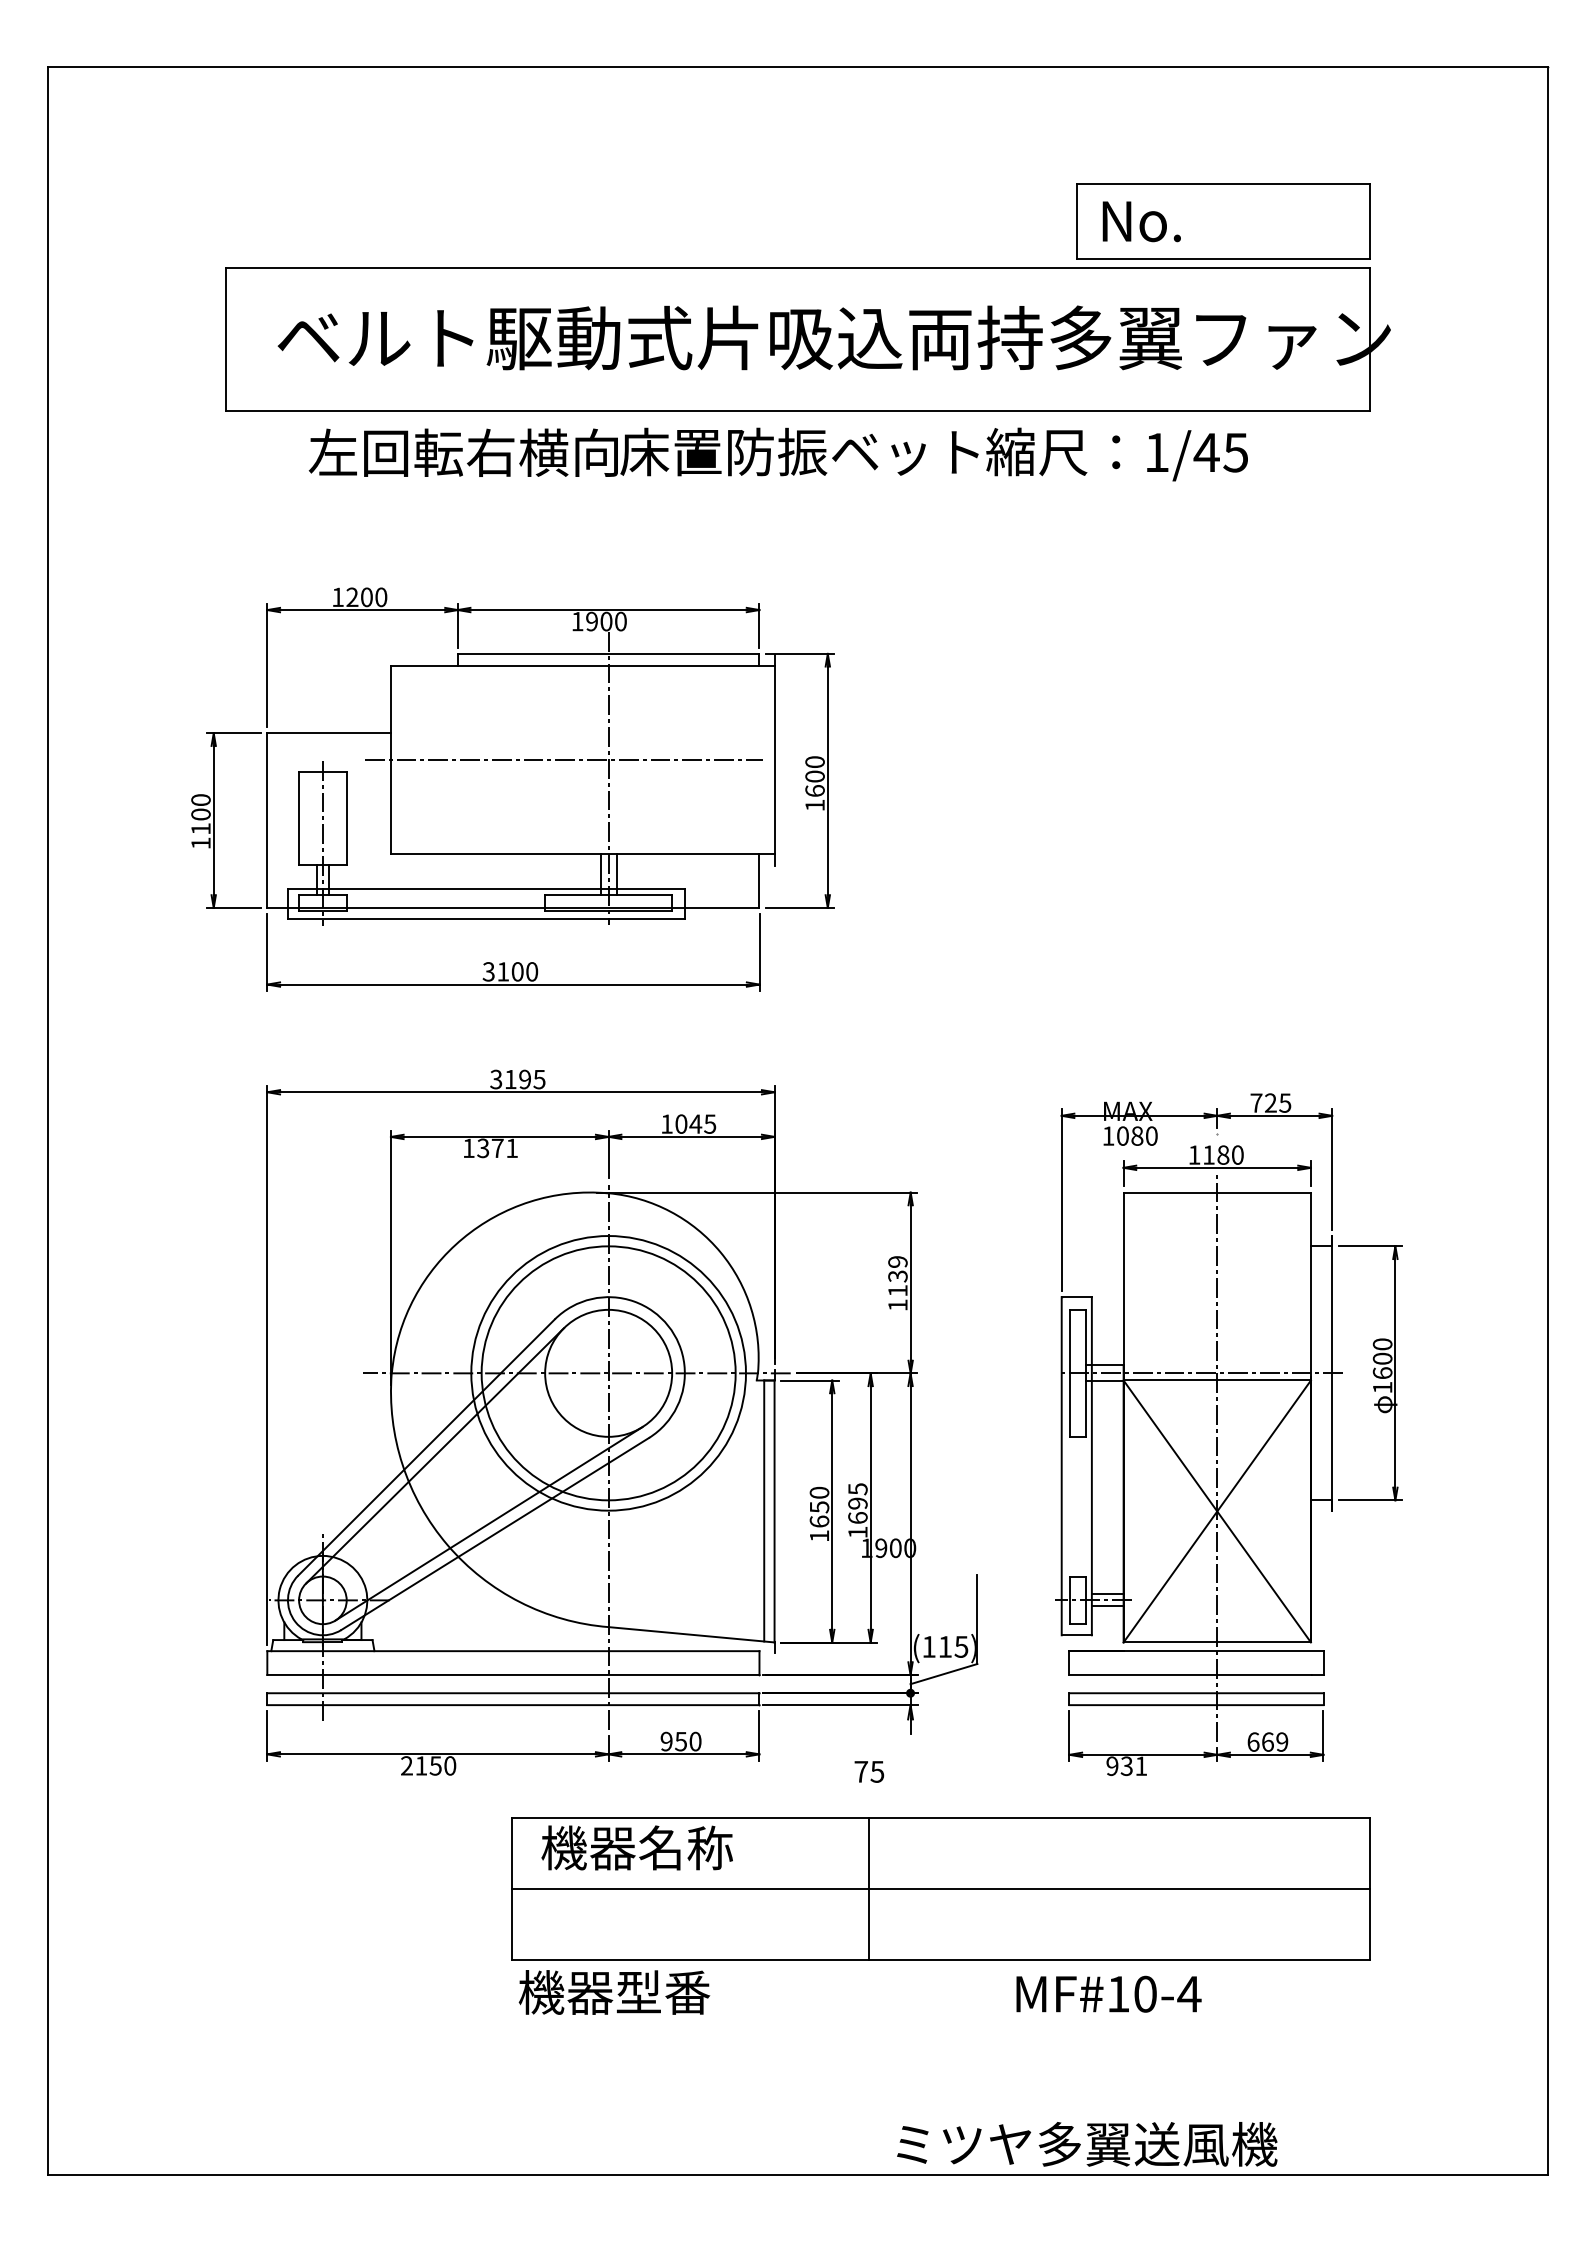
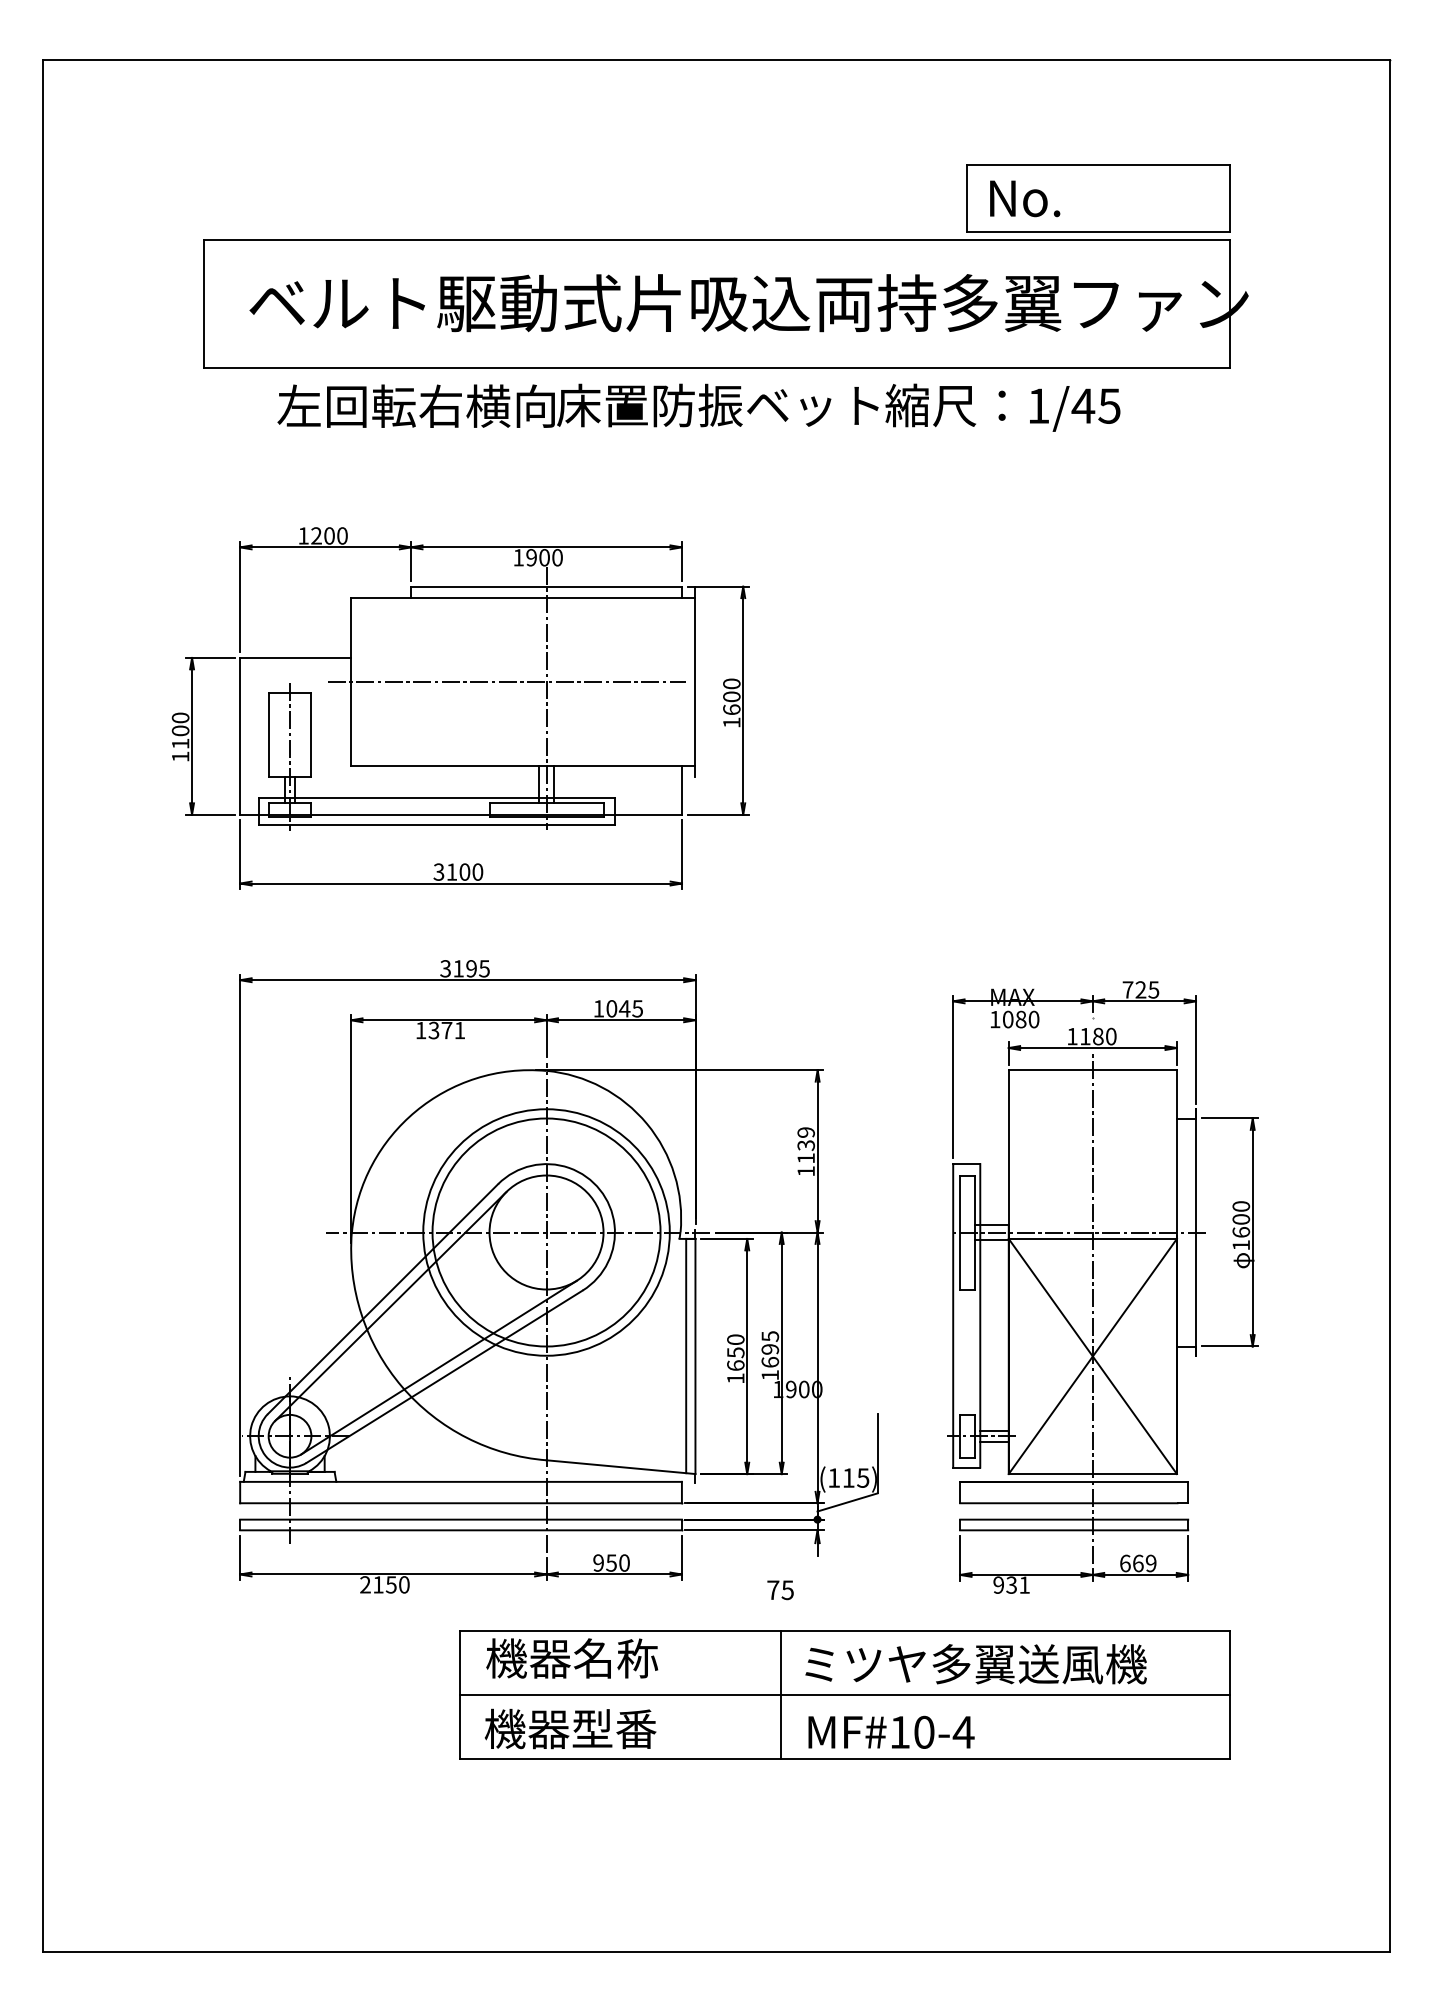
text: (614, 1992) -> (570, 1729), moved
text: (1108, 1993) -> (891, 1731), moved
text: (1087, 2144) -> (976, 1664), moved

